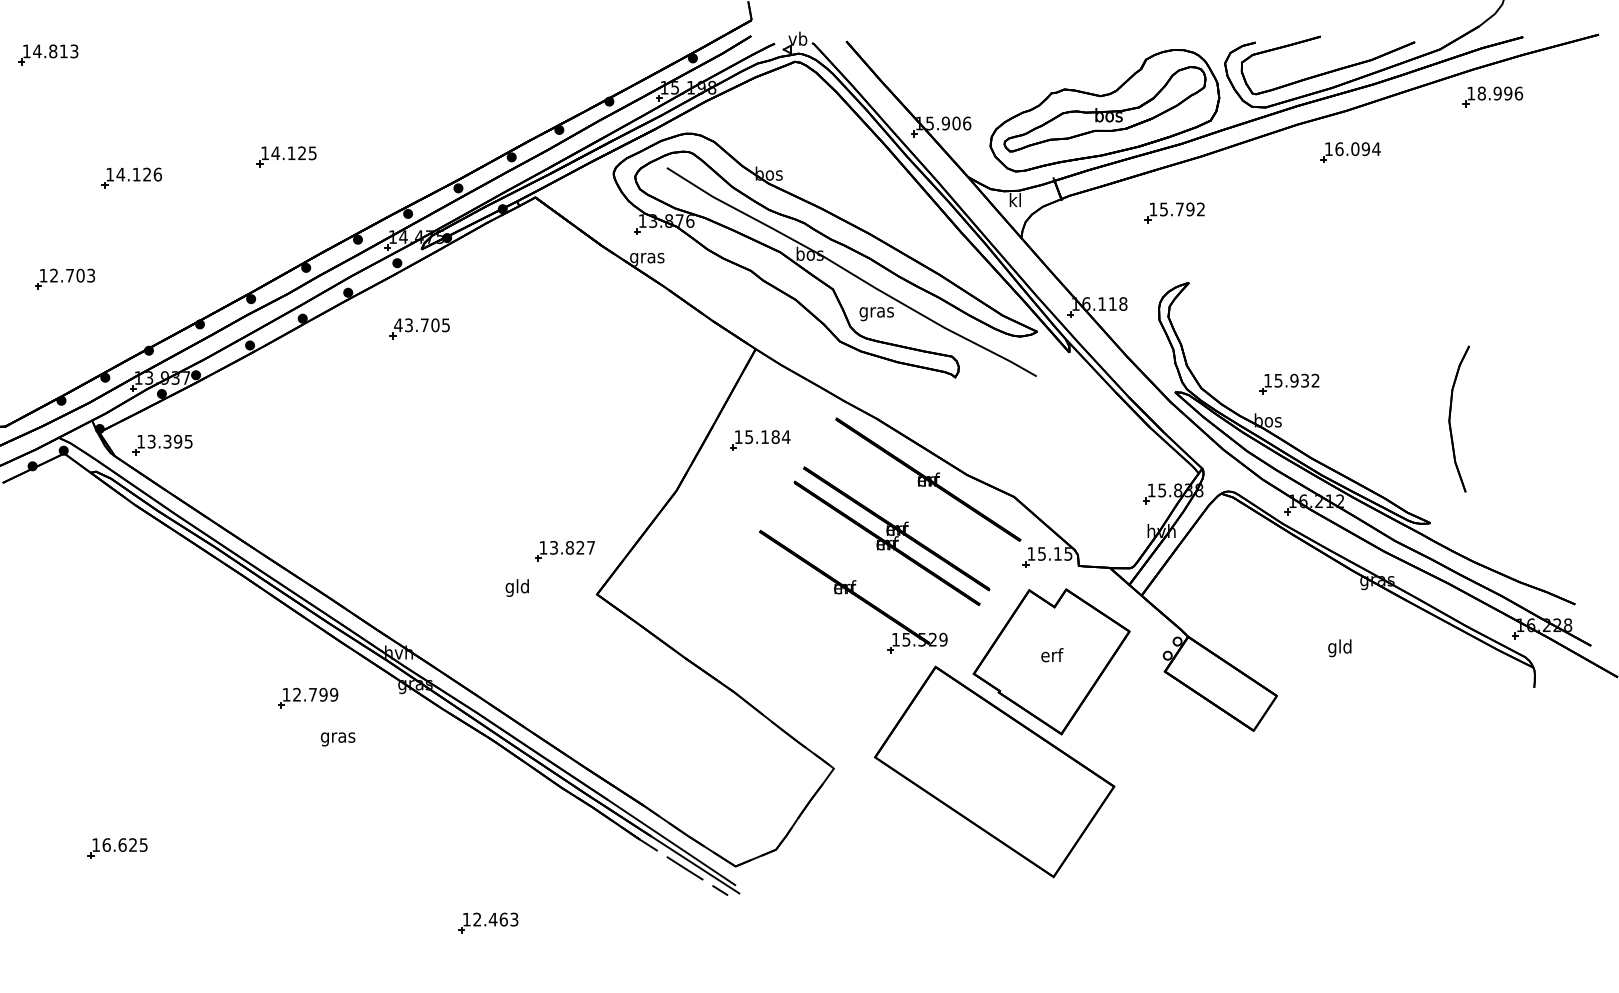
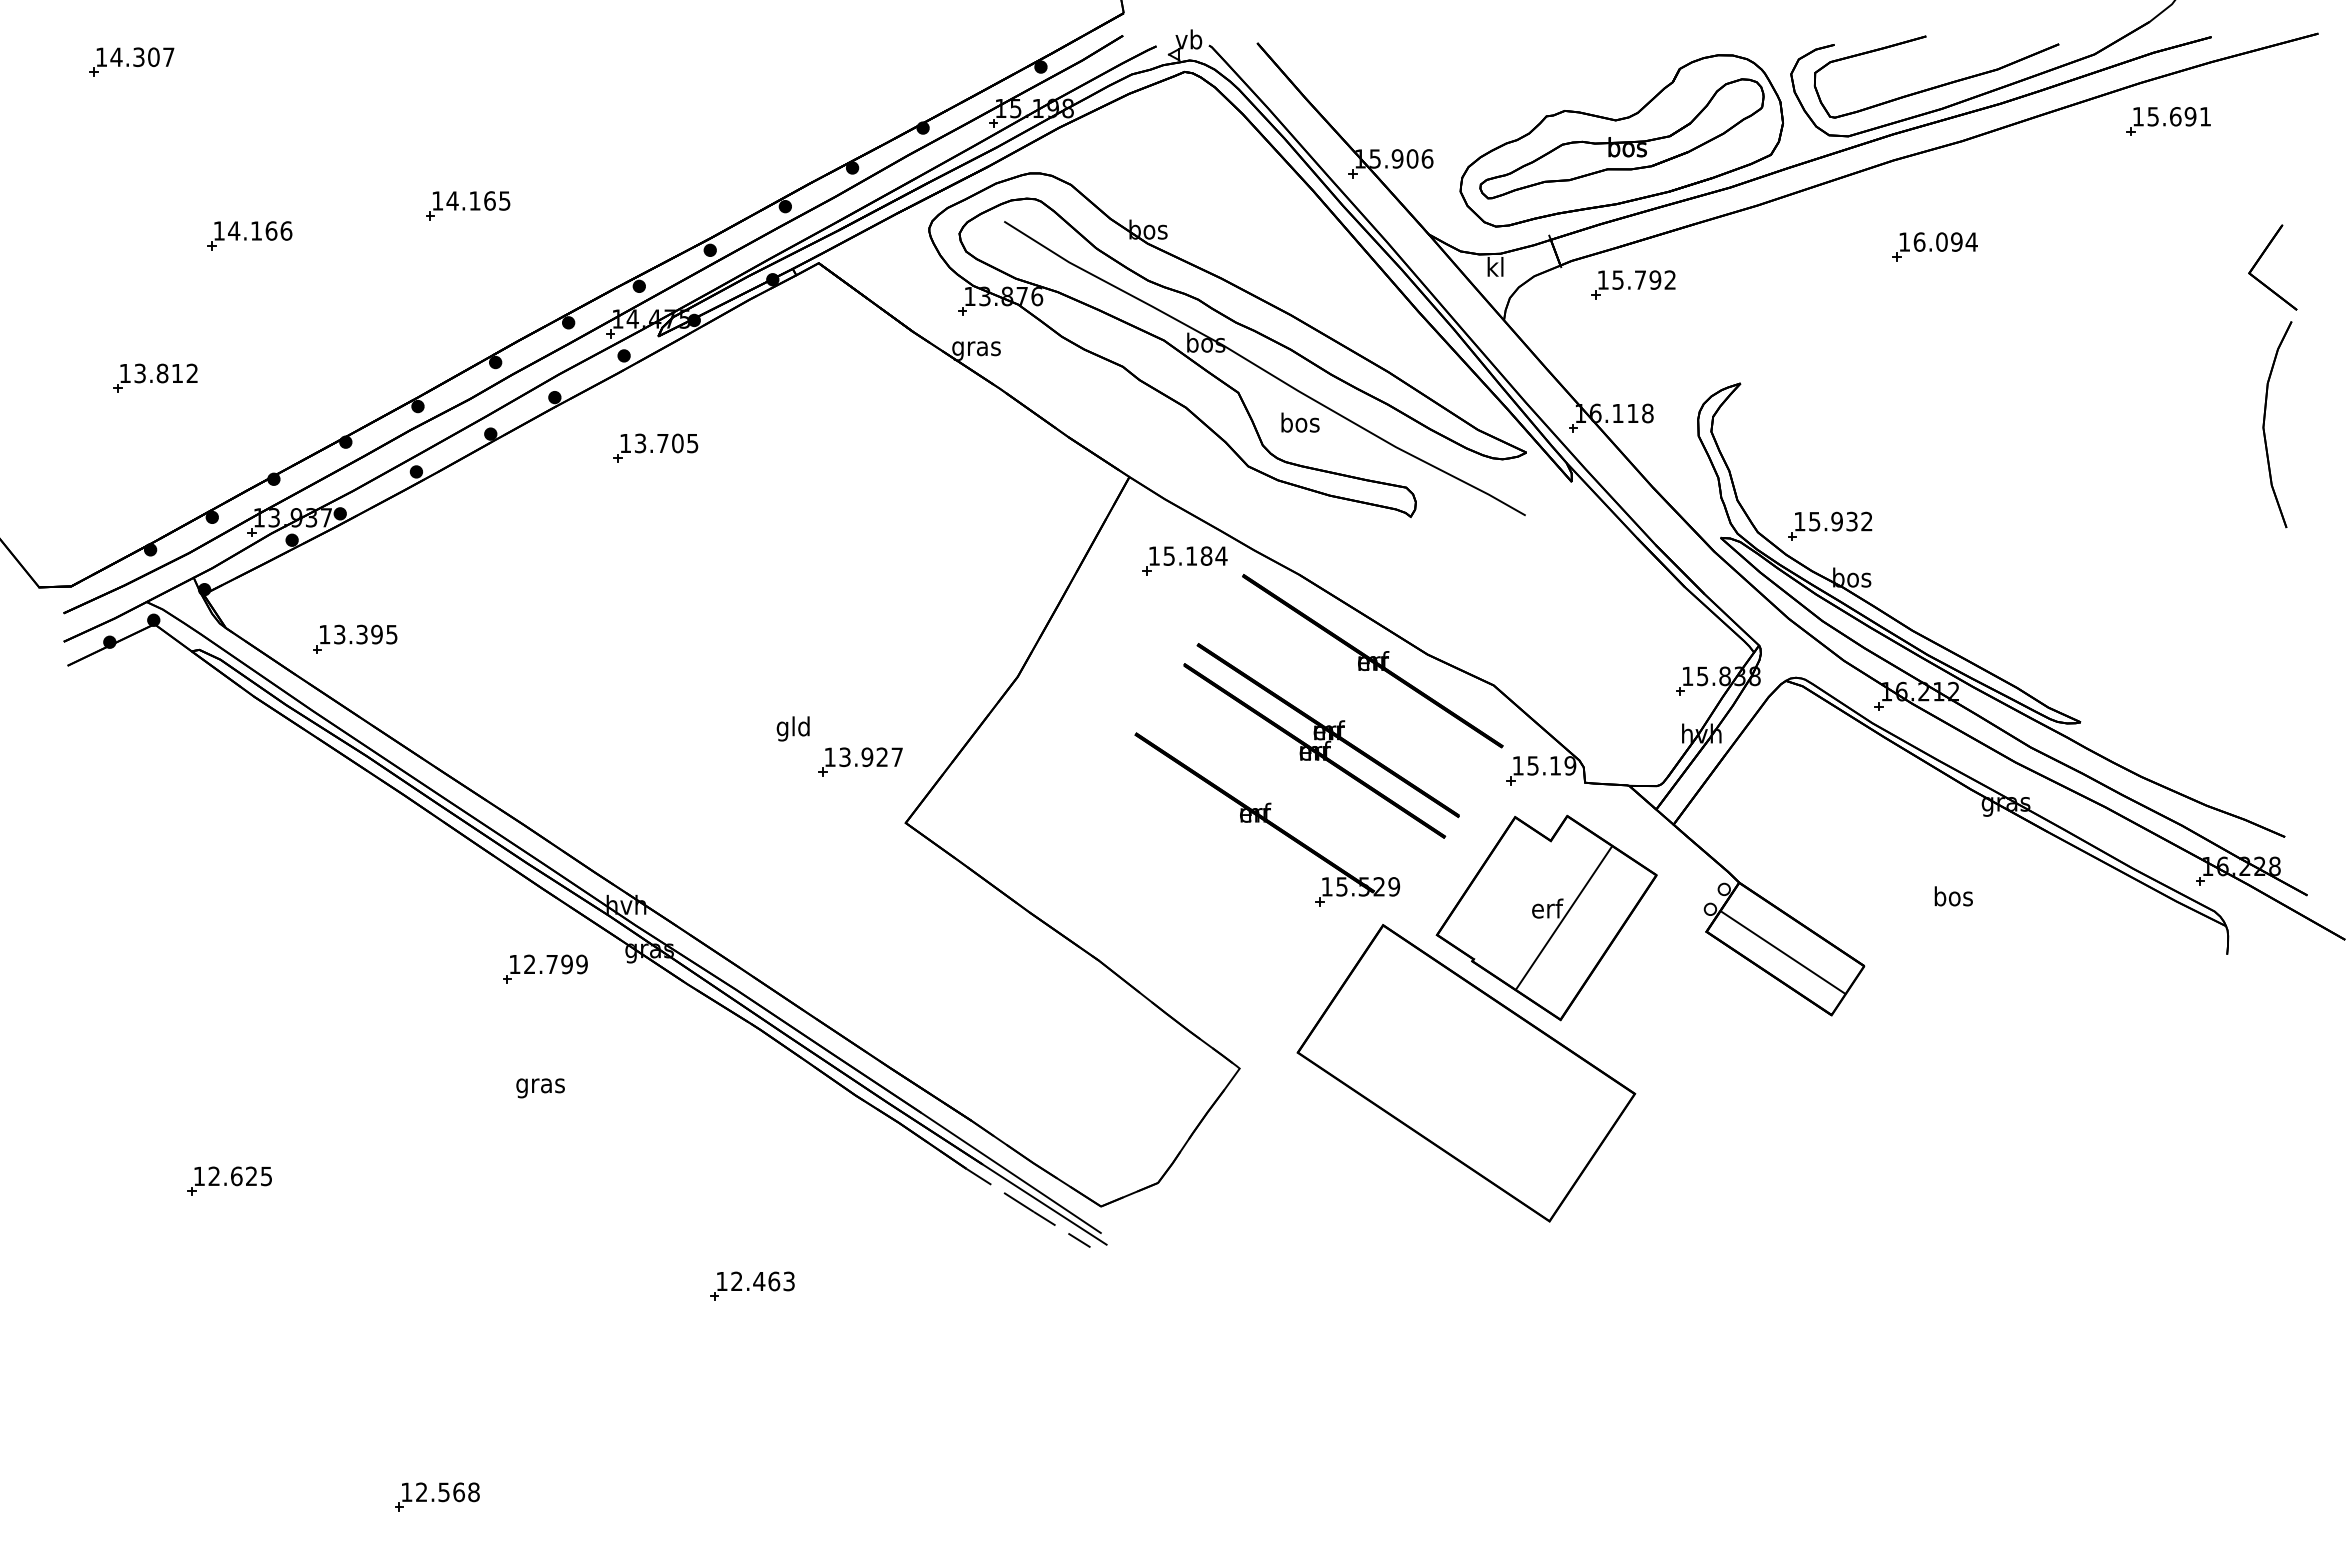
text: (63, 51) -> (153, 57), 14.813 -> 14.307
text: (1500, 93) -> (2179, 116), 18.996 -> 15.691
part: (1350, 152) -> (1934, 246), moved
text: (301, 153) -> (489, 200), 14.125 -> 14.165
text: (147, 174) -> (271, 230), 14.126 -> 14.166
part: (1557, 194) -> (2260, 259), added
part: (1174, 212) -> (1633, 284), moved
text: (72, 275) -> (165, 373), 12.703 -> 13.812
text: (876, 311) -> (1299, 424), gras -> bos
text: (398, 325) -> (625, 443), 43.705 -> 13.705
part: (1289, 383) -> (1830, 525), moved
part: (1450, 416) -> (2265, 420), moved
part: (760, 440) -> (1184, 560), moved
part: (162, 444) -> (355, 638), moved
text: (569, 548) -> (867, 757), 13.827 -> 13.927
text: (1068, 553) -> (1570, 765), 15.15 -> 15.19
text: (516, 587) -> (792, 728), moved
text: (1340, 648) -> (1953, 898), gld -> bos
line: (1063, 661) -> (1563, 917), added
line: (1218, 686) -> (1782, 952), added
part: (308, 697) -> (545, 968), moved
text: (338, 739) -> (540, 1088), moved
text: (106, 845) -> (214, 1176), 16.625 -> 12.625

